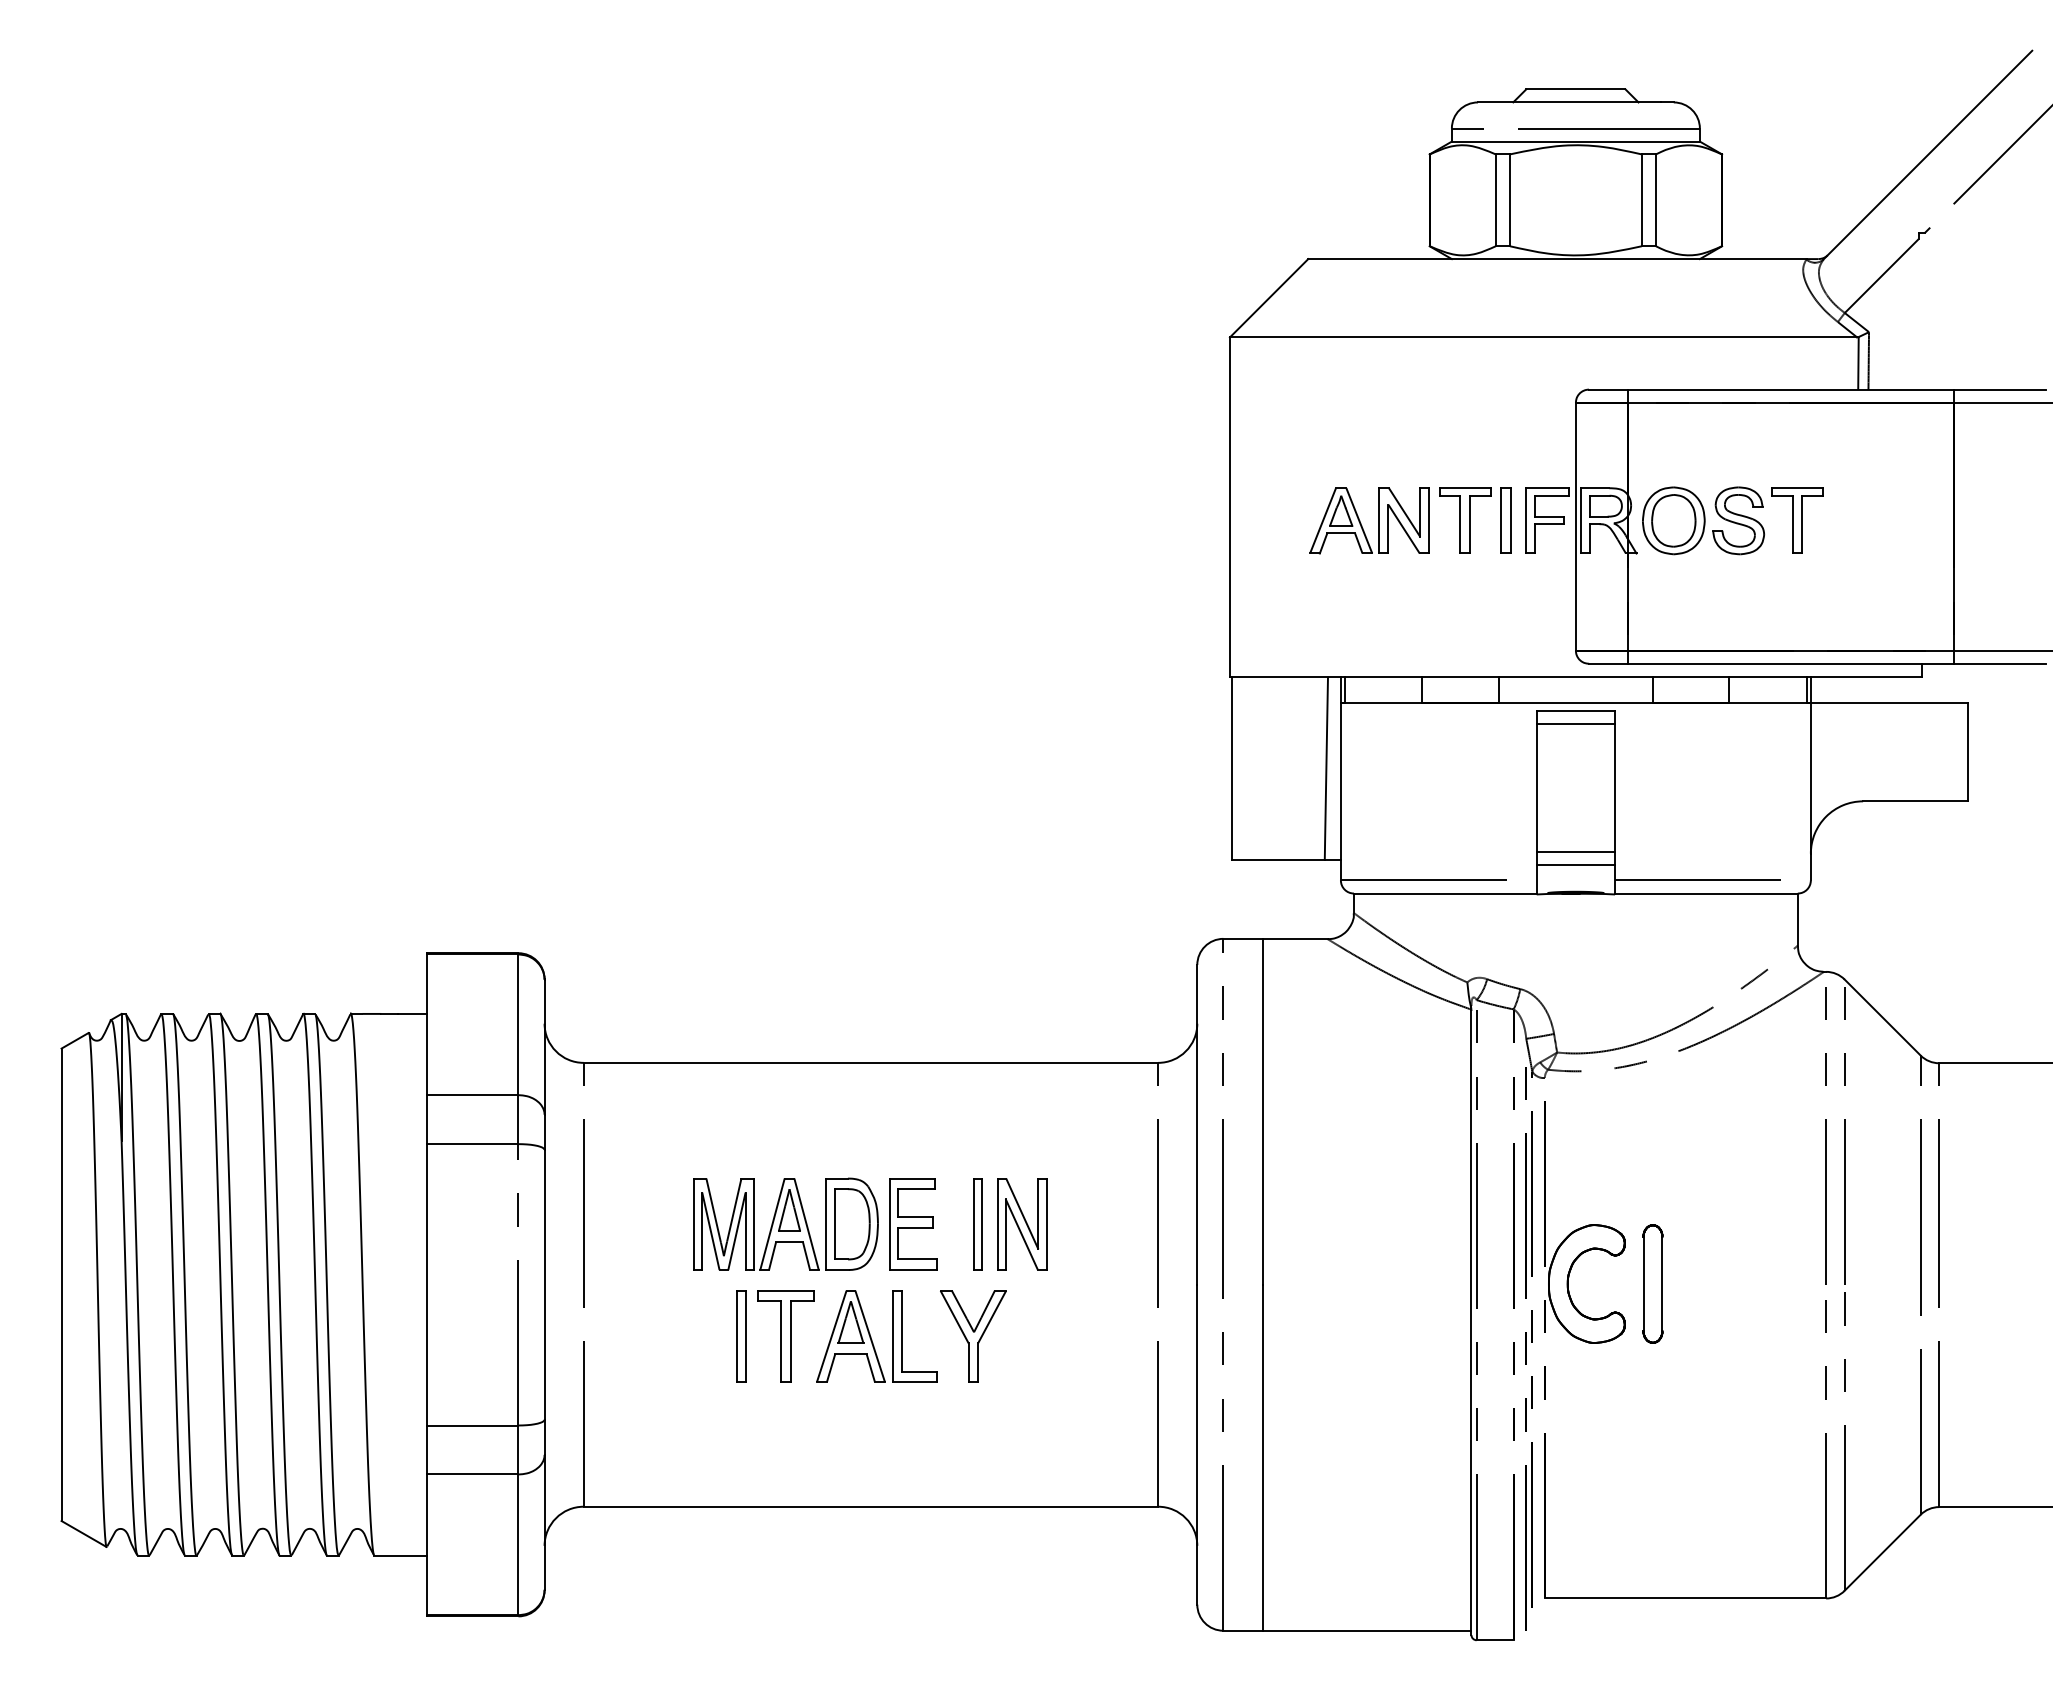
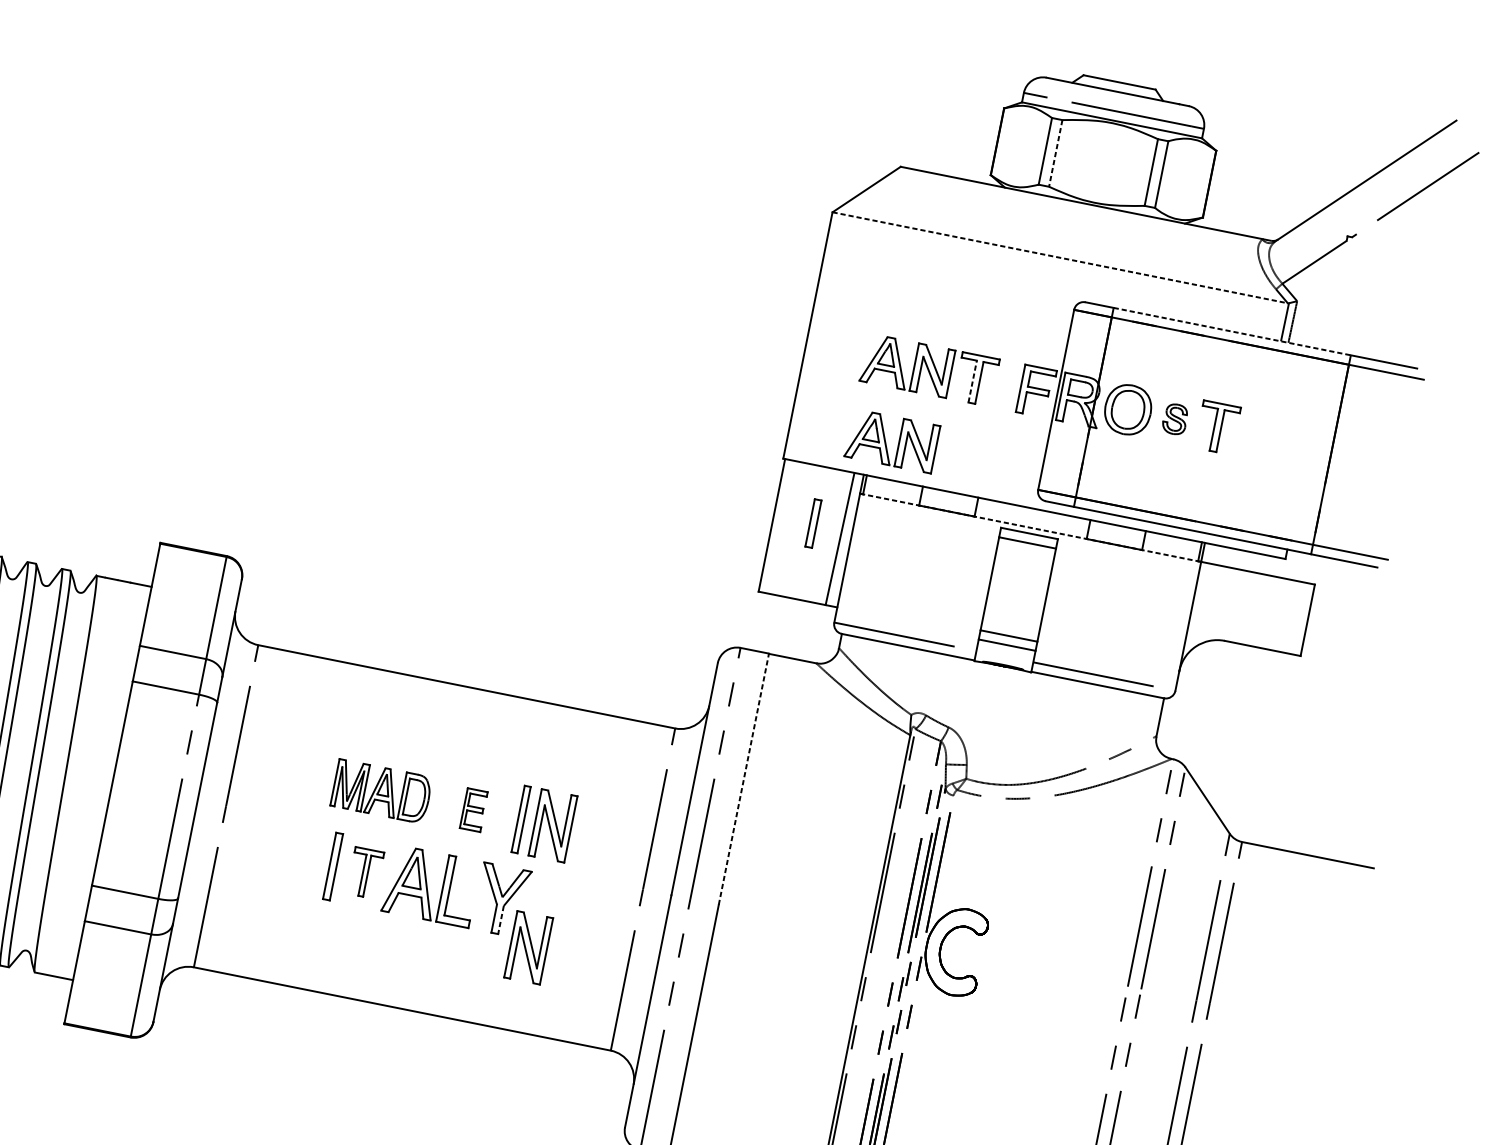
line: (1510, 200) -> (1056, 153), solid -> dashed
line: (1543, 337) -> (1060, 257), solid -> dashed
line: (1791, 389) -> (1232, 331), solid -> dashed
part: (1505, 520) -> (813, 523), moved
part: (1738, 520) -> (1175, 418), size x0.6
line: (1460, 524) -> (972, 381), solid -> dashed
part: (1361, 627) -> (885, 441), added
line: (1575, 702) -> (1030, 527), solid -> dashed
line: (1262, 1111) -> (743, 778), solid -> dashed
part: (785, 1223) -> (381, 791), size x0.7
part: (913, 1224) -> (474, 810), size x0.6
part: (1652, 1283) -> (1002, 960), removed
part: (785, 1336) -> (365, 873), size x0.7
line: (978, 1363) -> (501, 920), solid -> dashed
part: (1022, 1392) -> (528, 948), added

